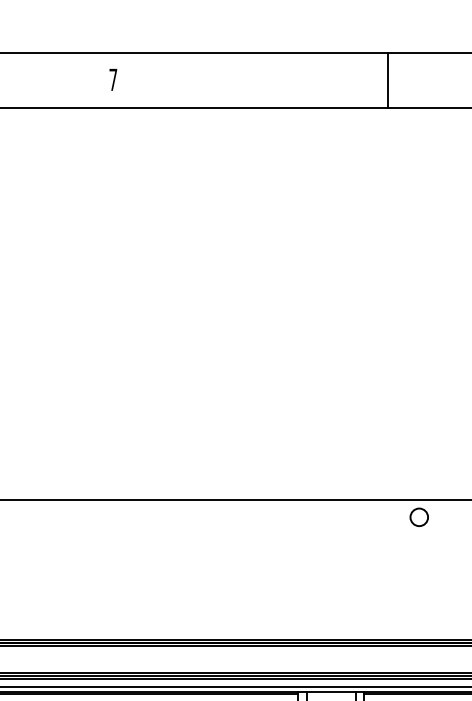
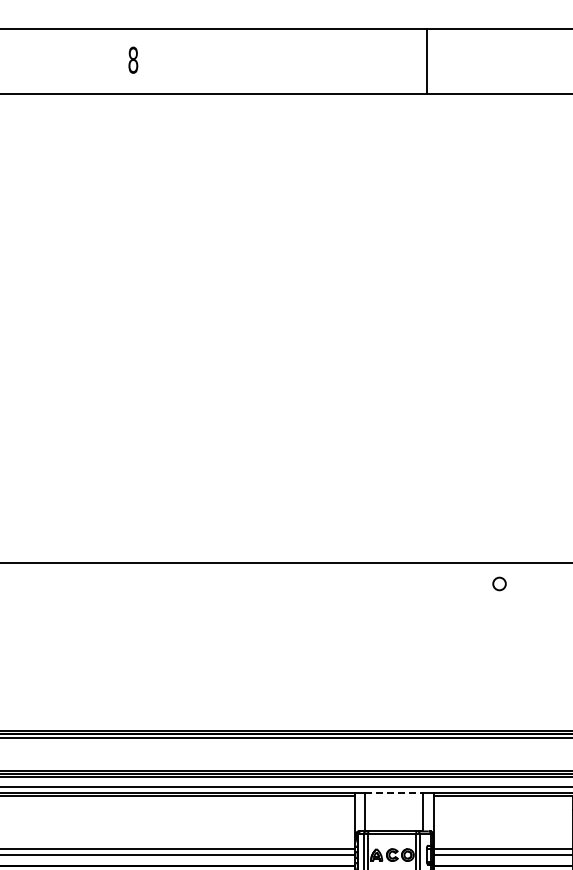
text: (113, 79) -> (133, 59), 7 -> 8
line: (388, 80) -> (427, 61), moved
circle: (419, 516) -> (499, 583), size x0.6
line: (331, 692) -> (394, 793), solid -> dashed

